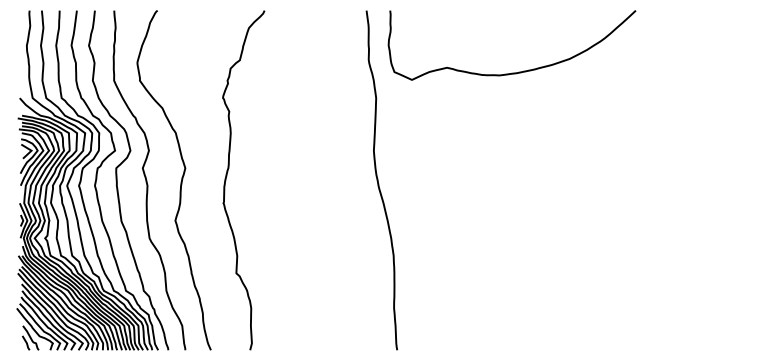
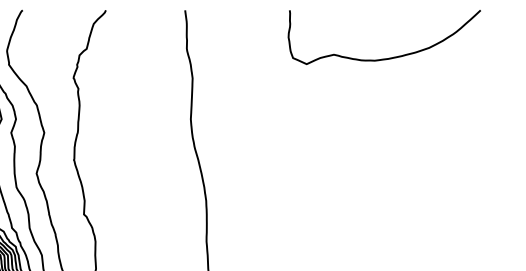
curve: (511, 72) -> (384, 58), moved

